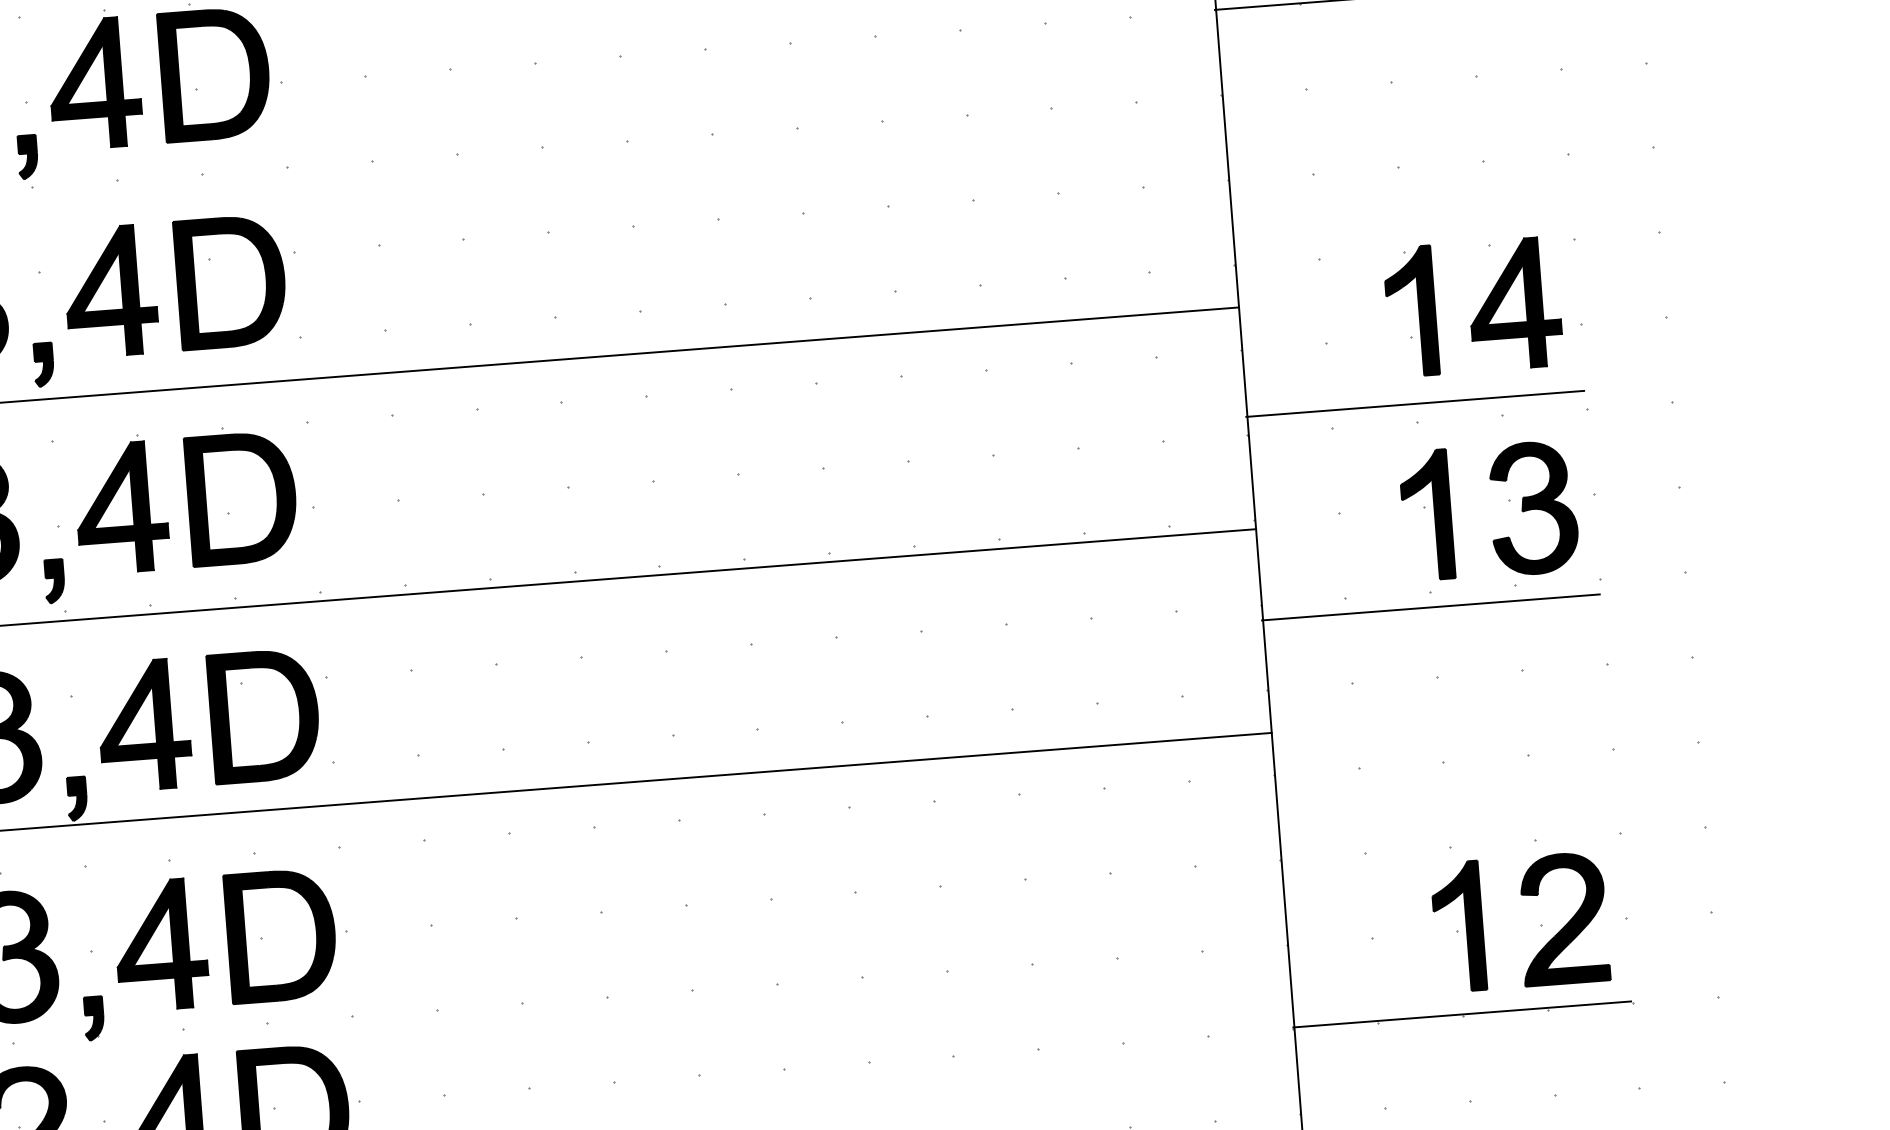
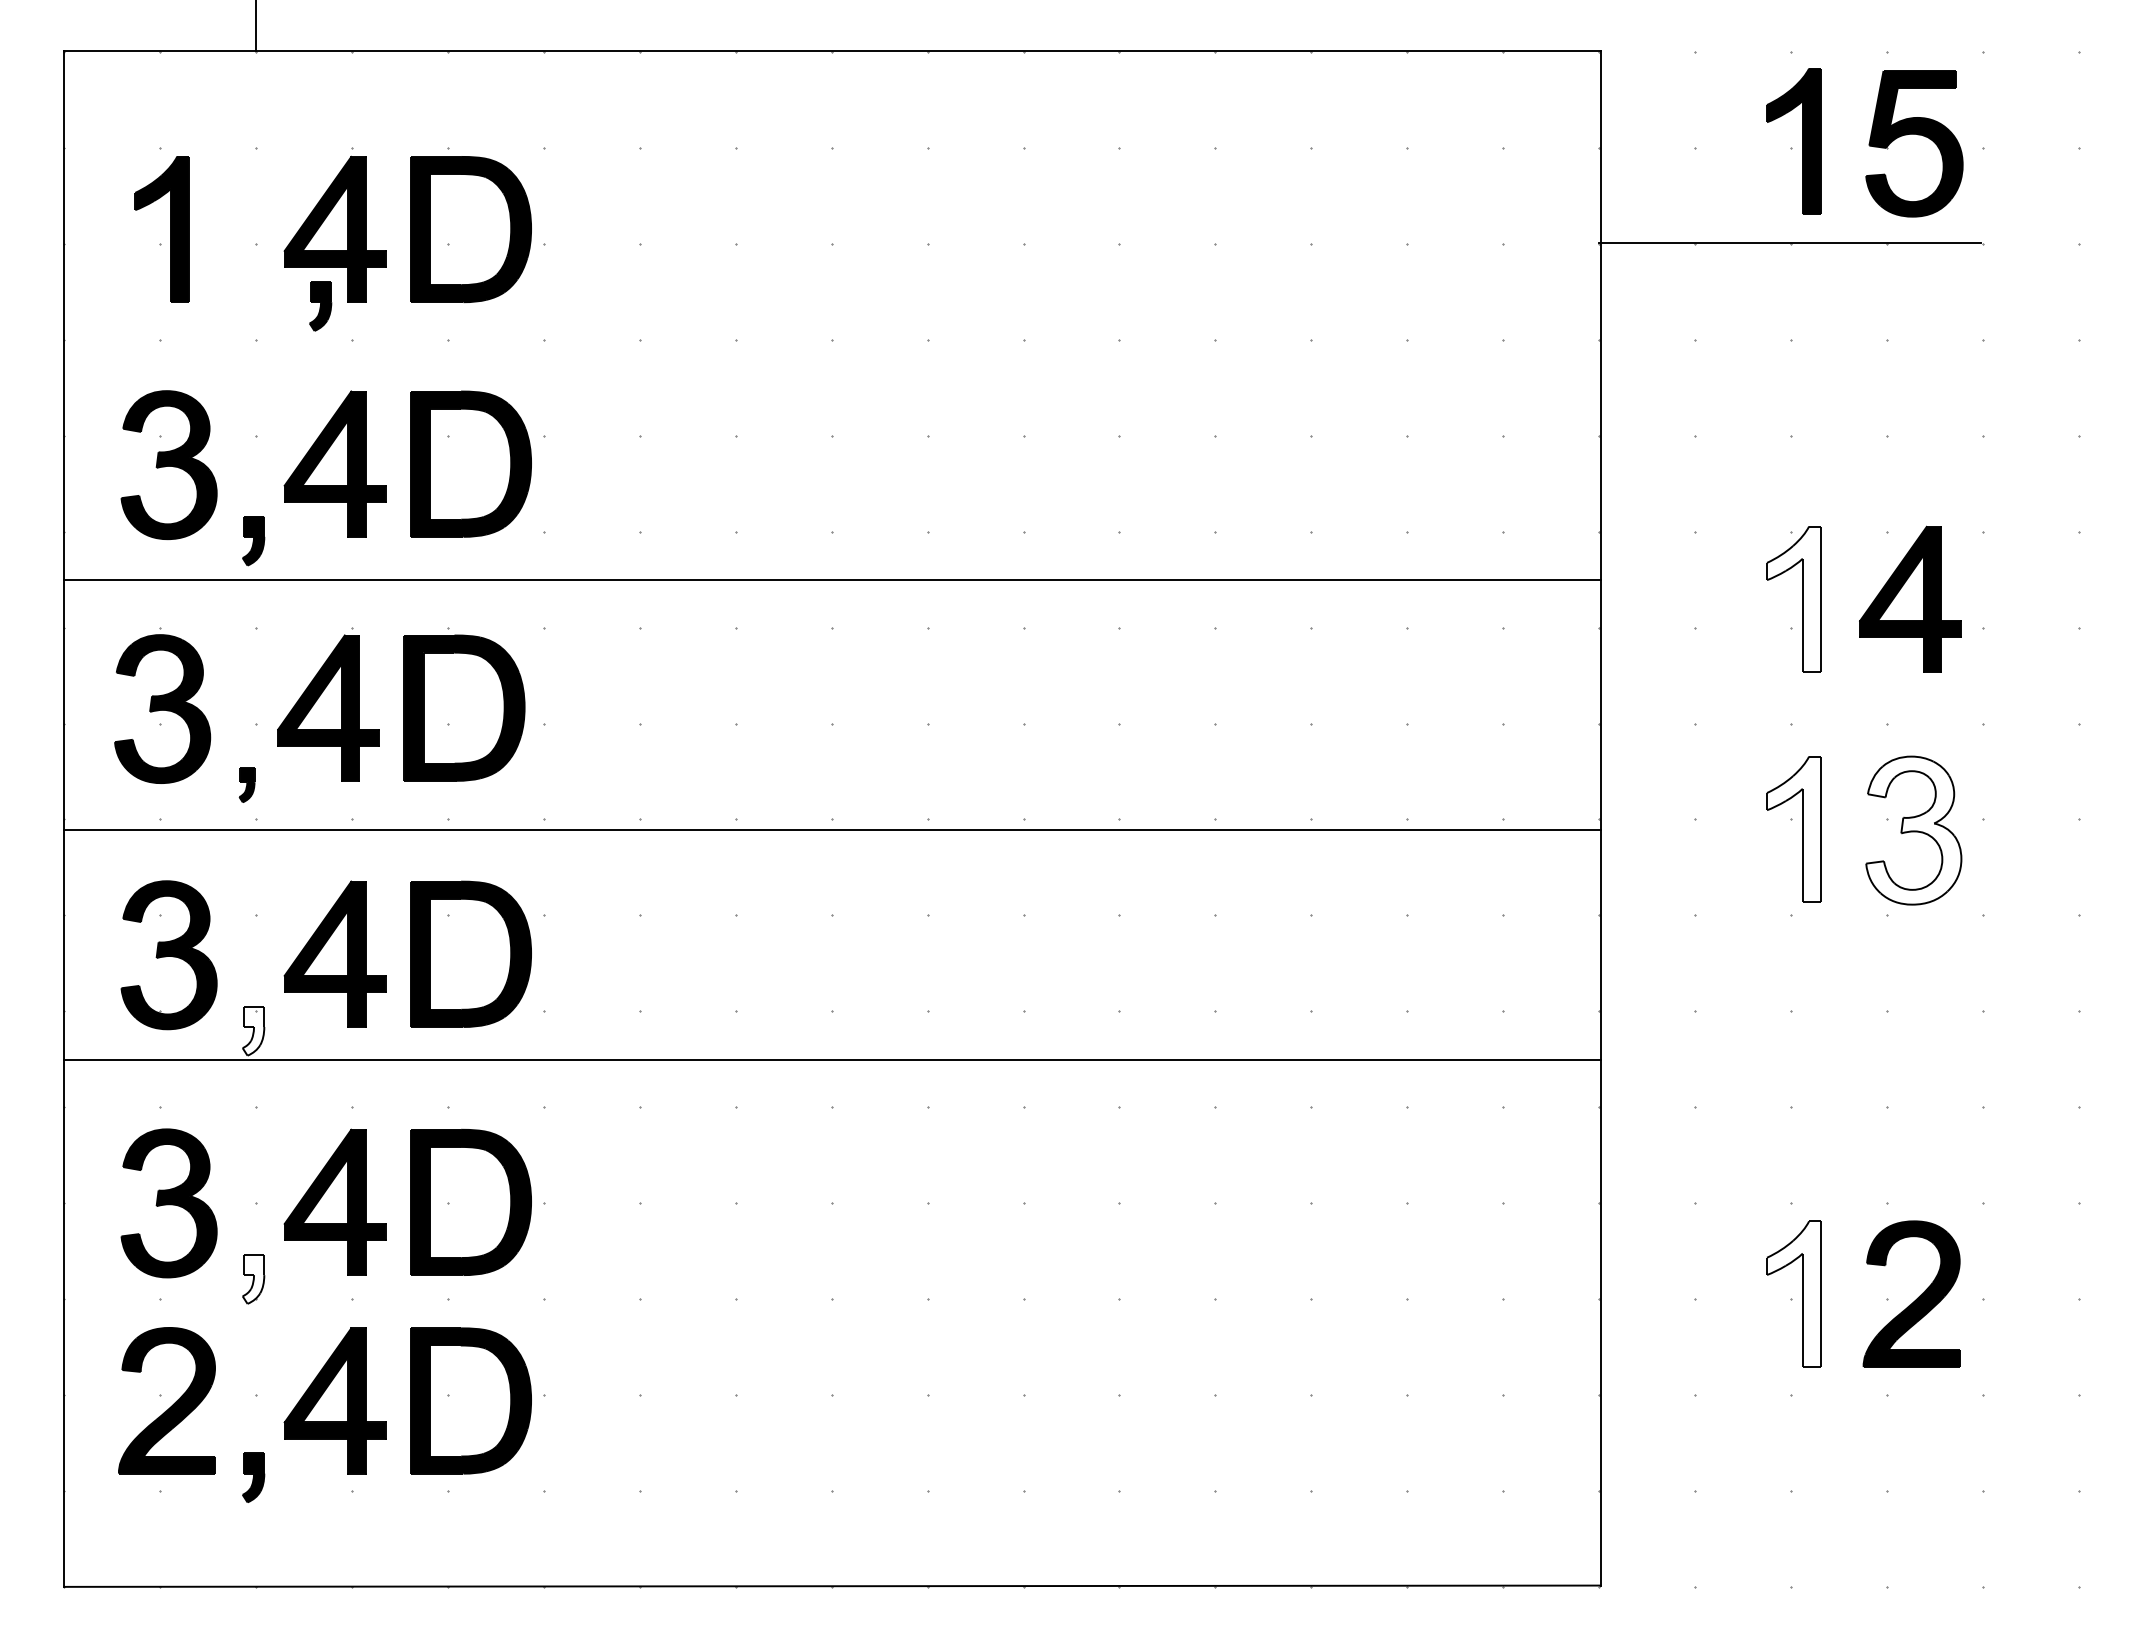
part: (27, 157) -> (320, 306), moved
fill: (1411, 311) -> (1793, 599), removed
line: (1414, 404) -> (1789, 703), removed
fill: (1533, 508) -> (1913, 830), removed
fill: (1426, 515) -> (1793, 829), removed
part: (54, 581) -> (246, 785), size x0.7
line: (1430, 607) -> (1789, 933), removed
fill: (76, 798) -> (253, 1030), removed
fill: (1458, 927) -> (1793, 1294), removed
line: (1461, 1014) -> (1789, 1392), removed
fill: (93, 1017) -> (253, 1278), removed

